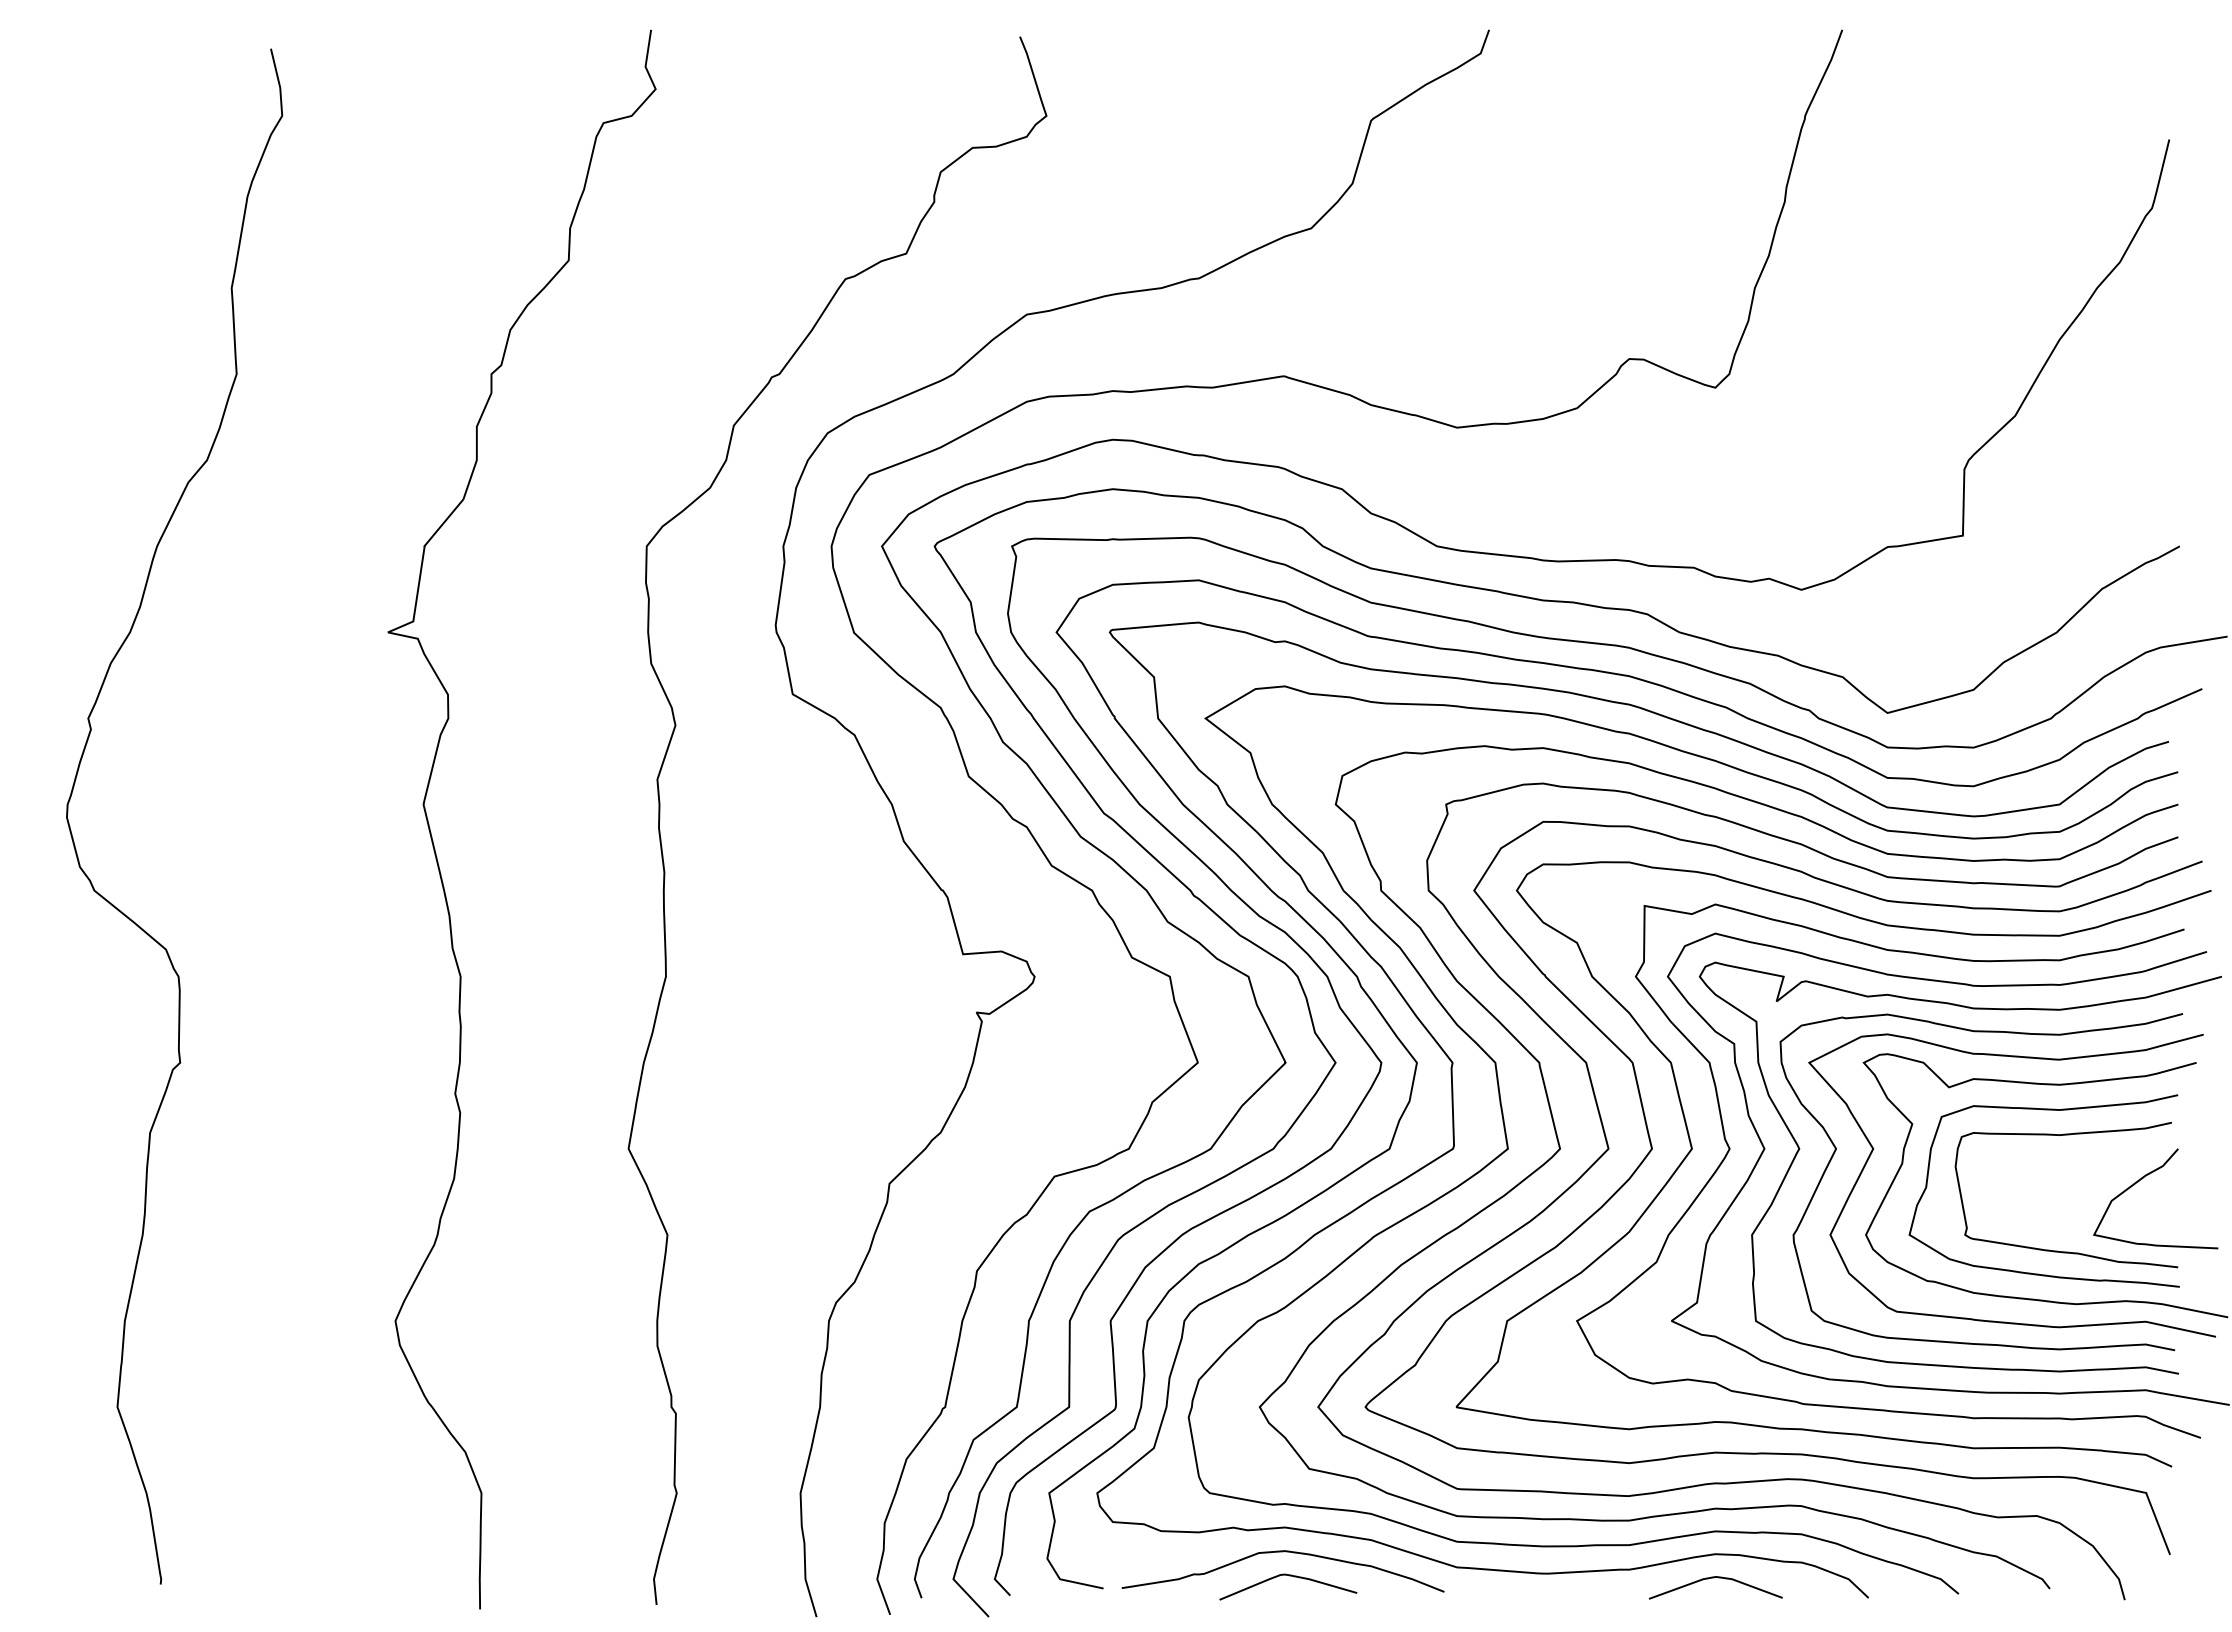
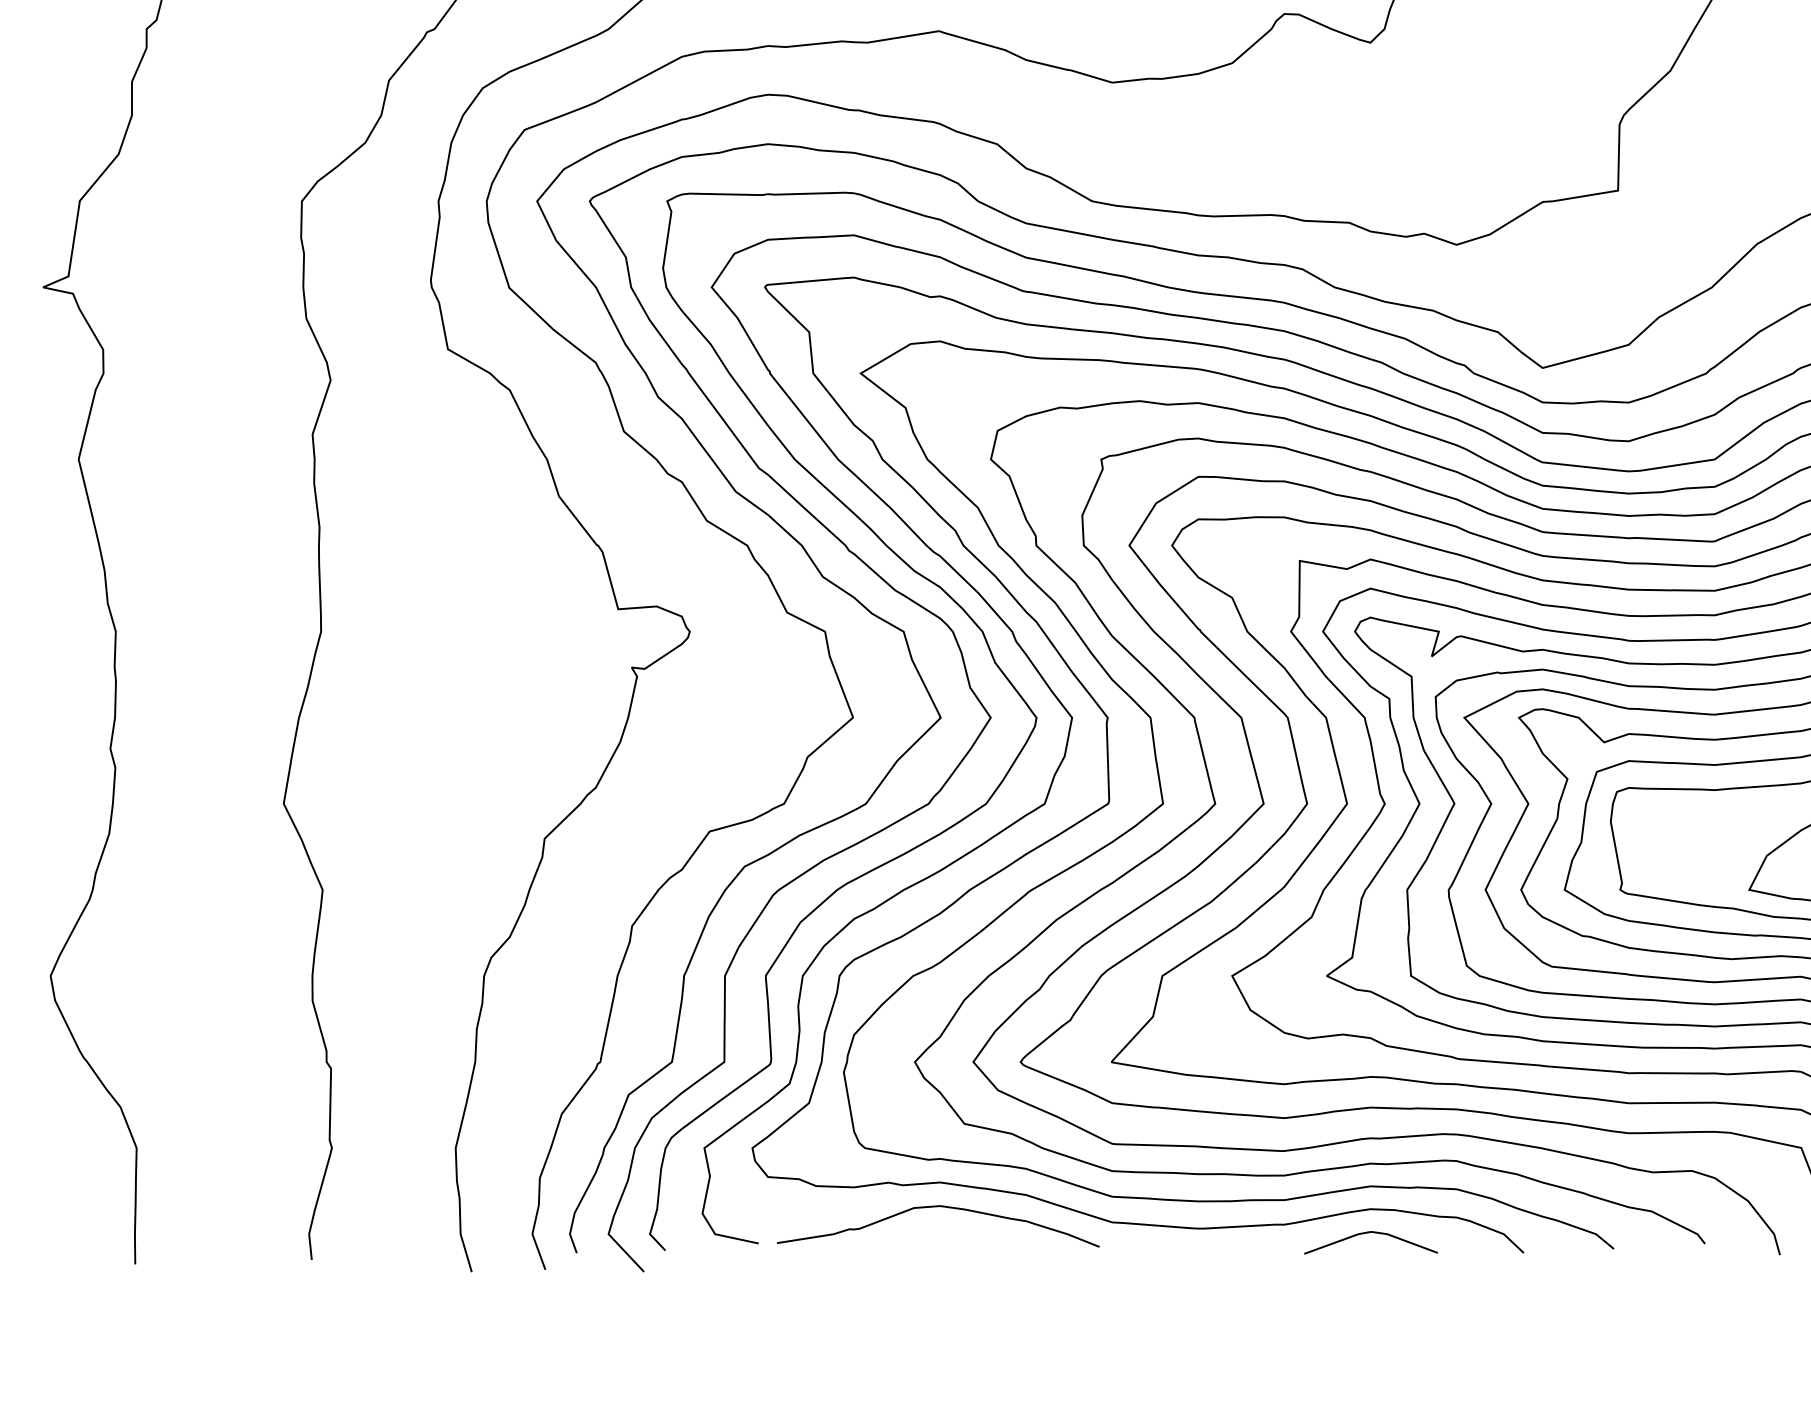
curve: (1289, 1576) -> (944, 1231), removed

